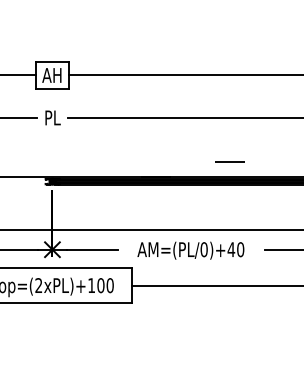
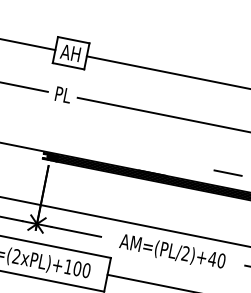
text: (203, 249) -> (185, 253), AM=(PL/0)+40 -> AM=(PL/2)+40

